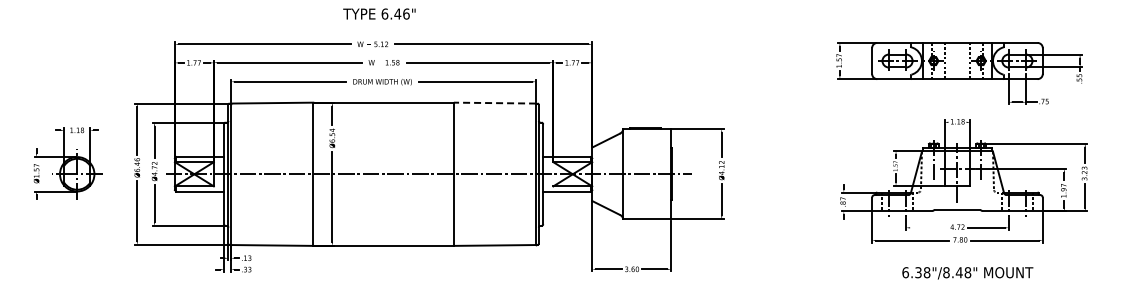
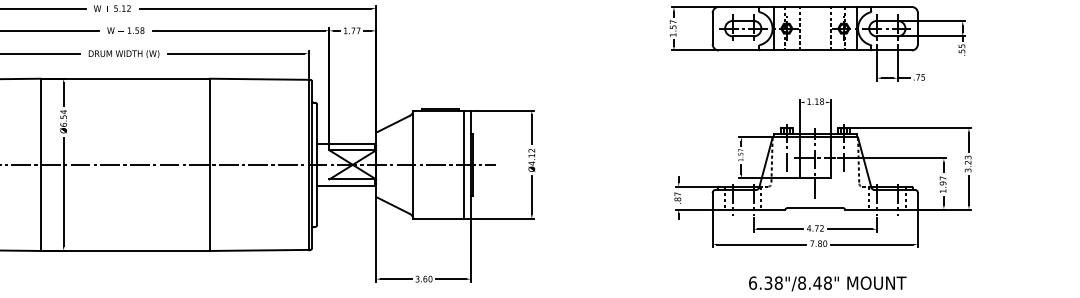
line: (494, 103) -> (258, 79), dashed -> solid
line: (665, 174) -> (464, 165), added
line: (928, 227) -> (780, 228), added

